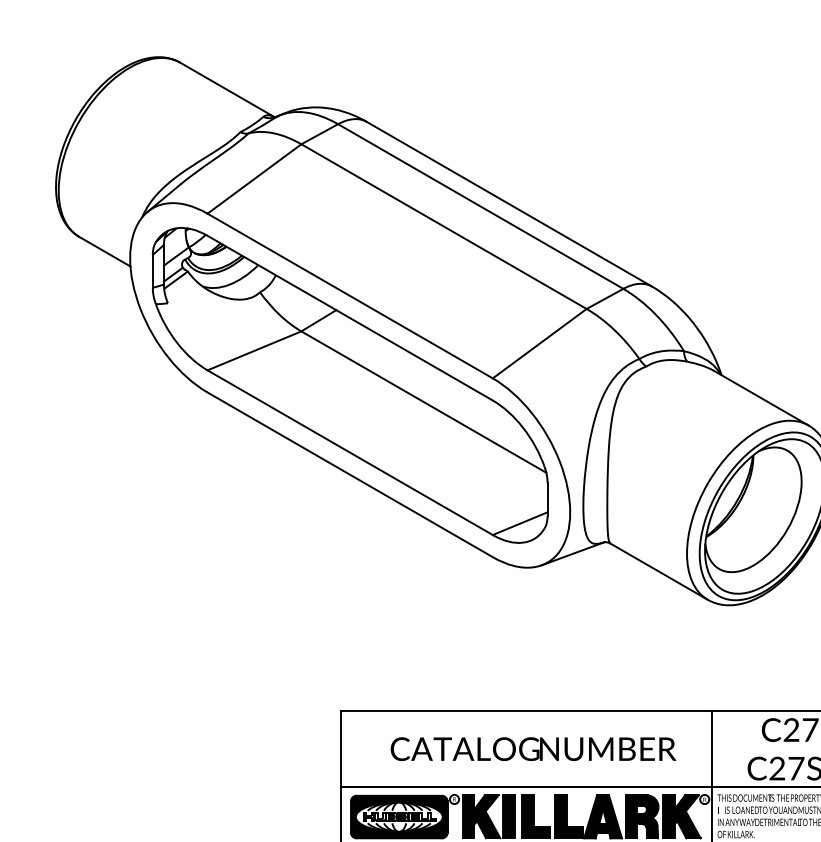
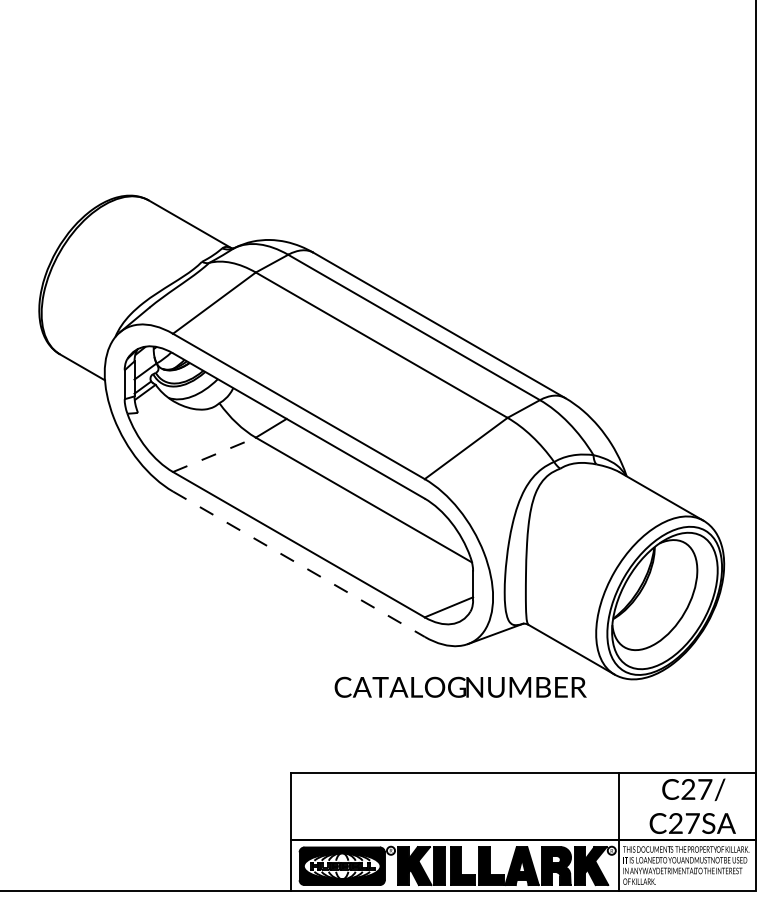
line: (254, 350) -> (214, 454), solid -> dashed
line: (350, 475) -> (299, 564), solid -> dashed
text: (533, 748) -> (460, 686), moved

